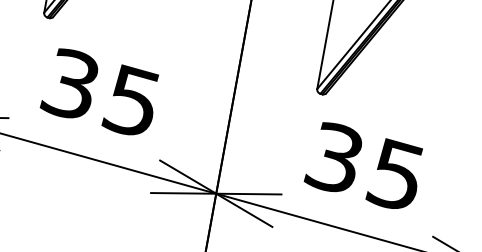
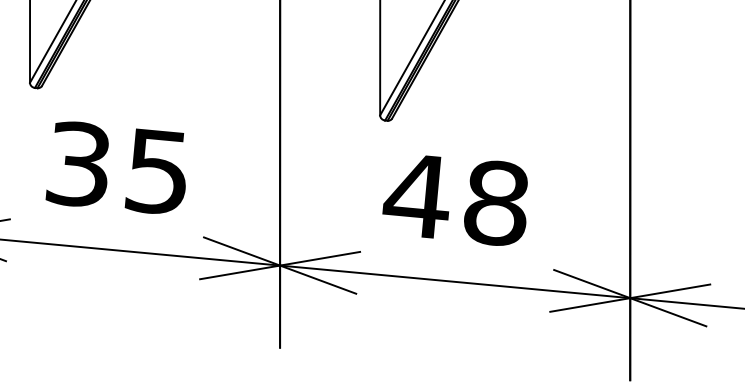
text: (364, 166) -> (454, 199), 35 -> 48

